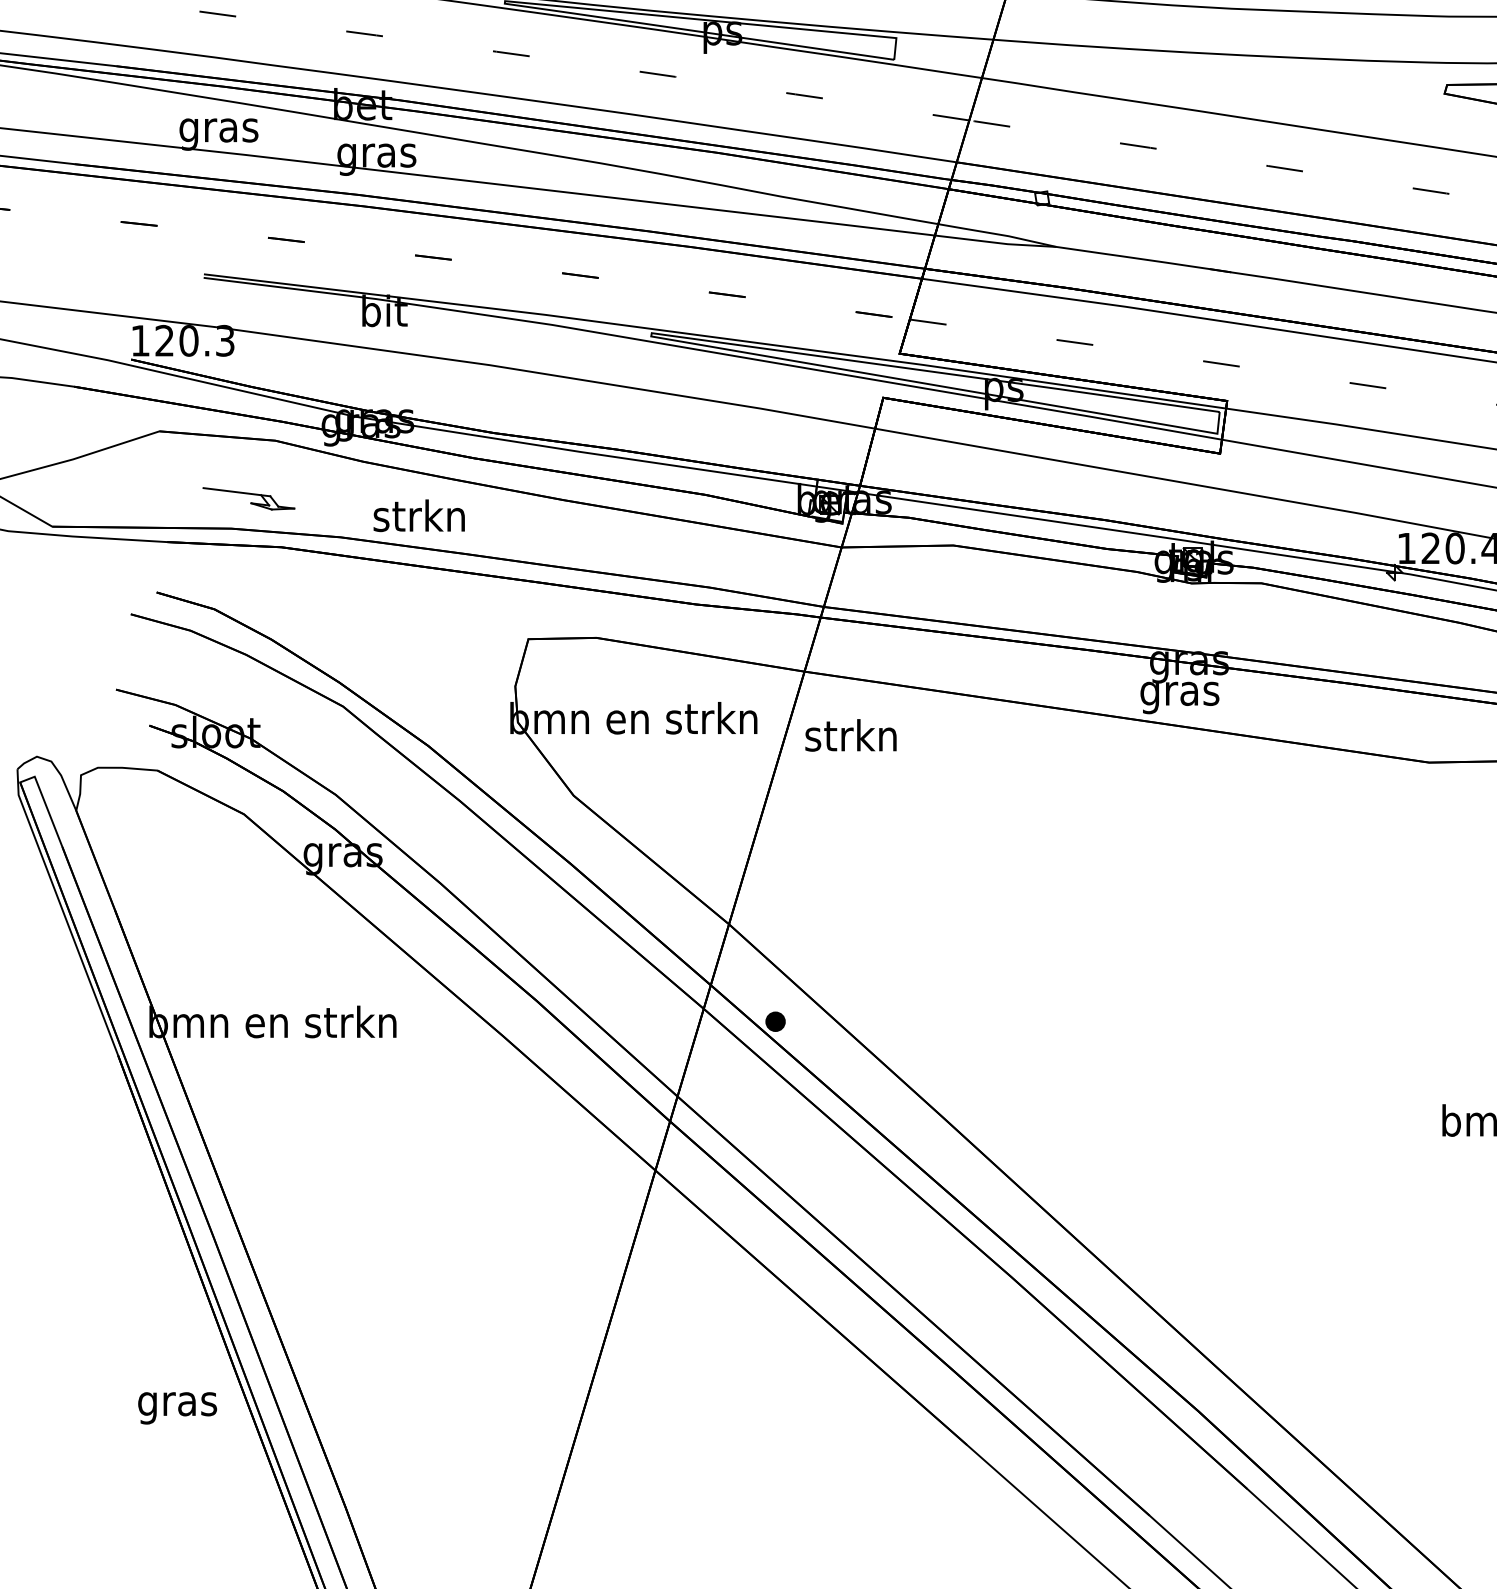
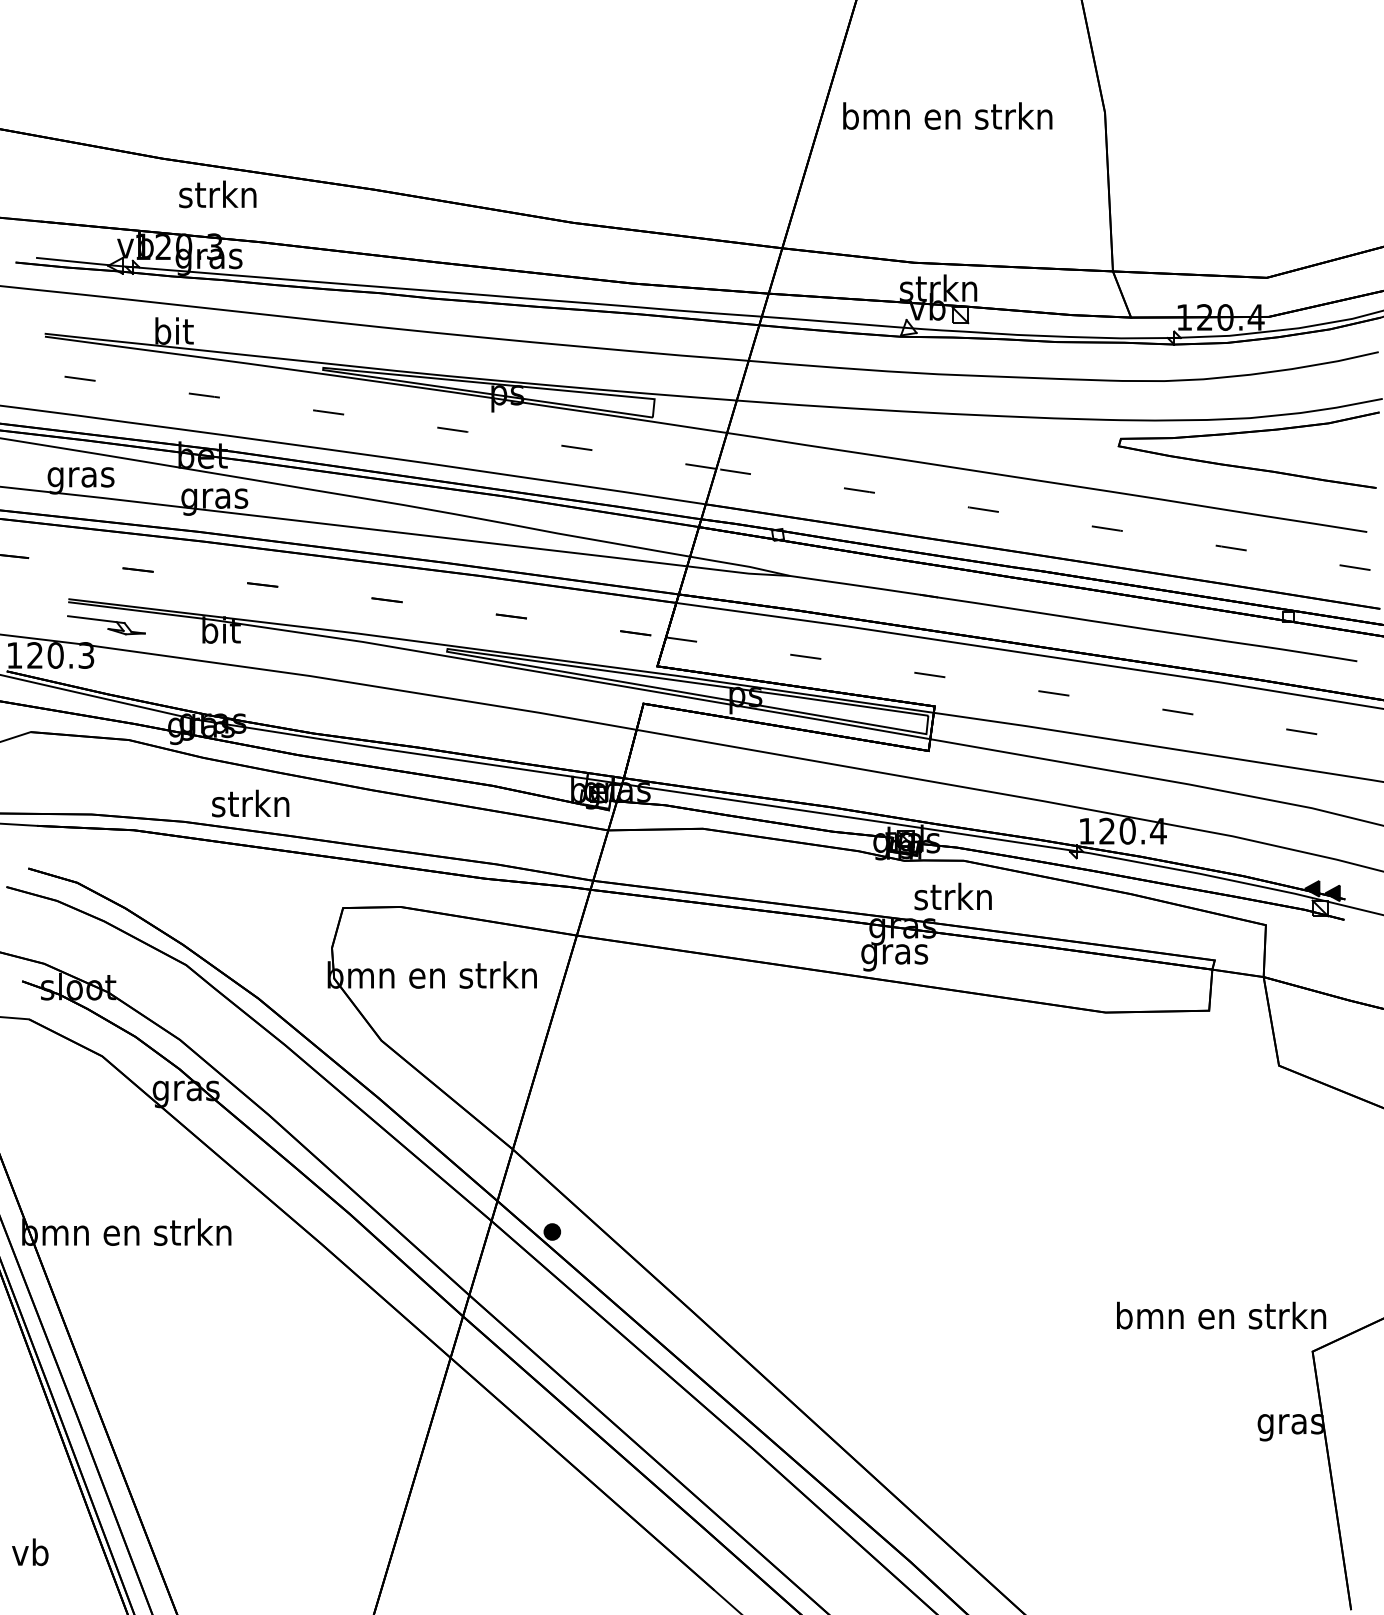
part: (248, 499) -> (106, 625), moved
text: (850, 735) -> (952, 896), moved
text: (176, 1403) -> (45, 1555), gras -> vb

